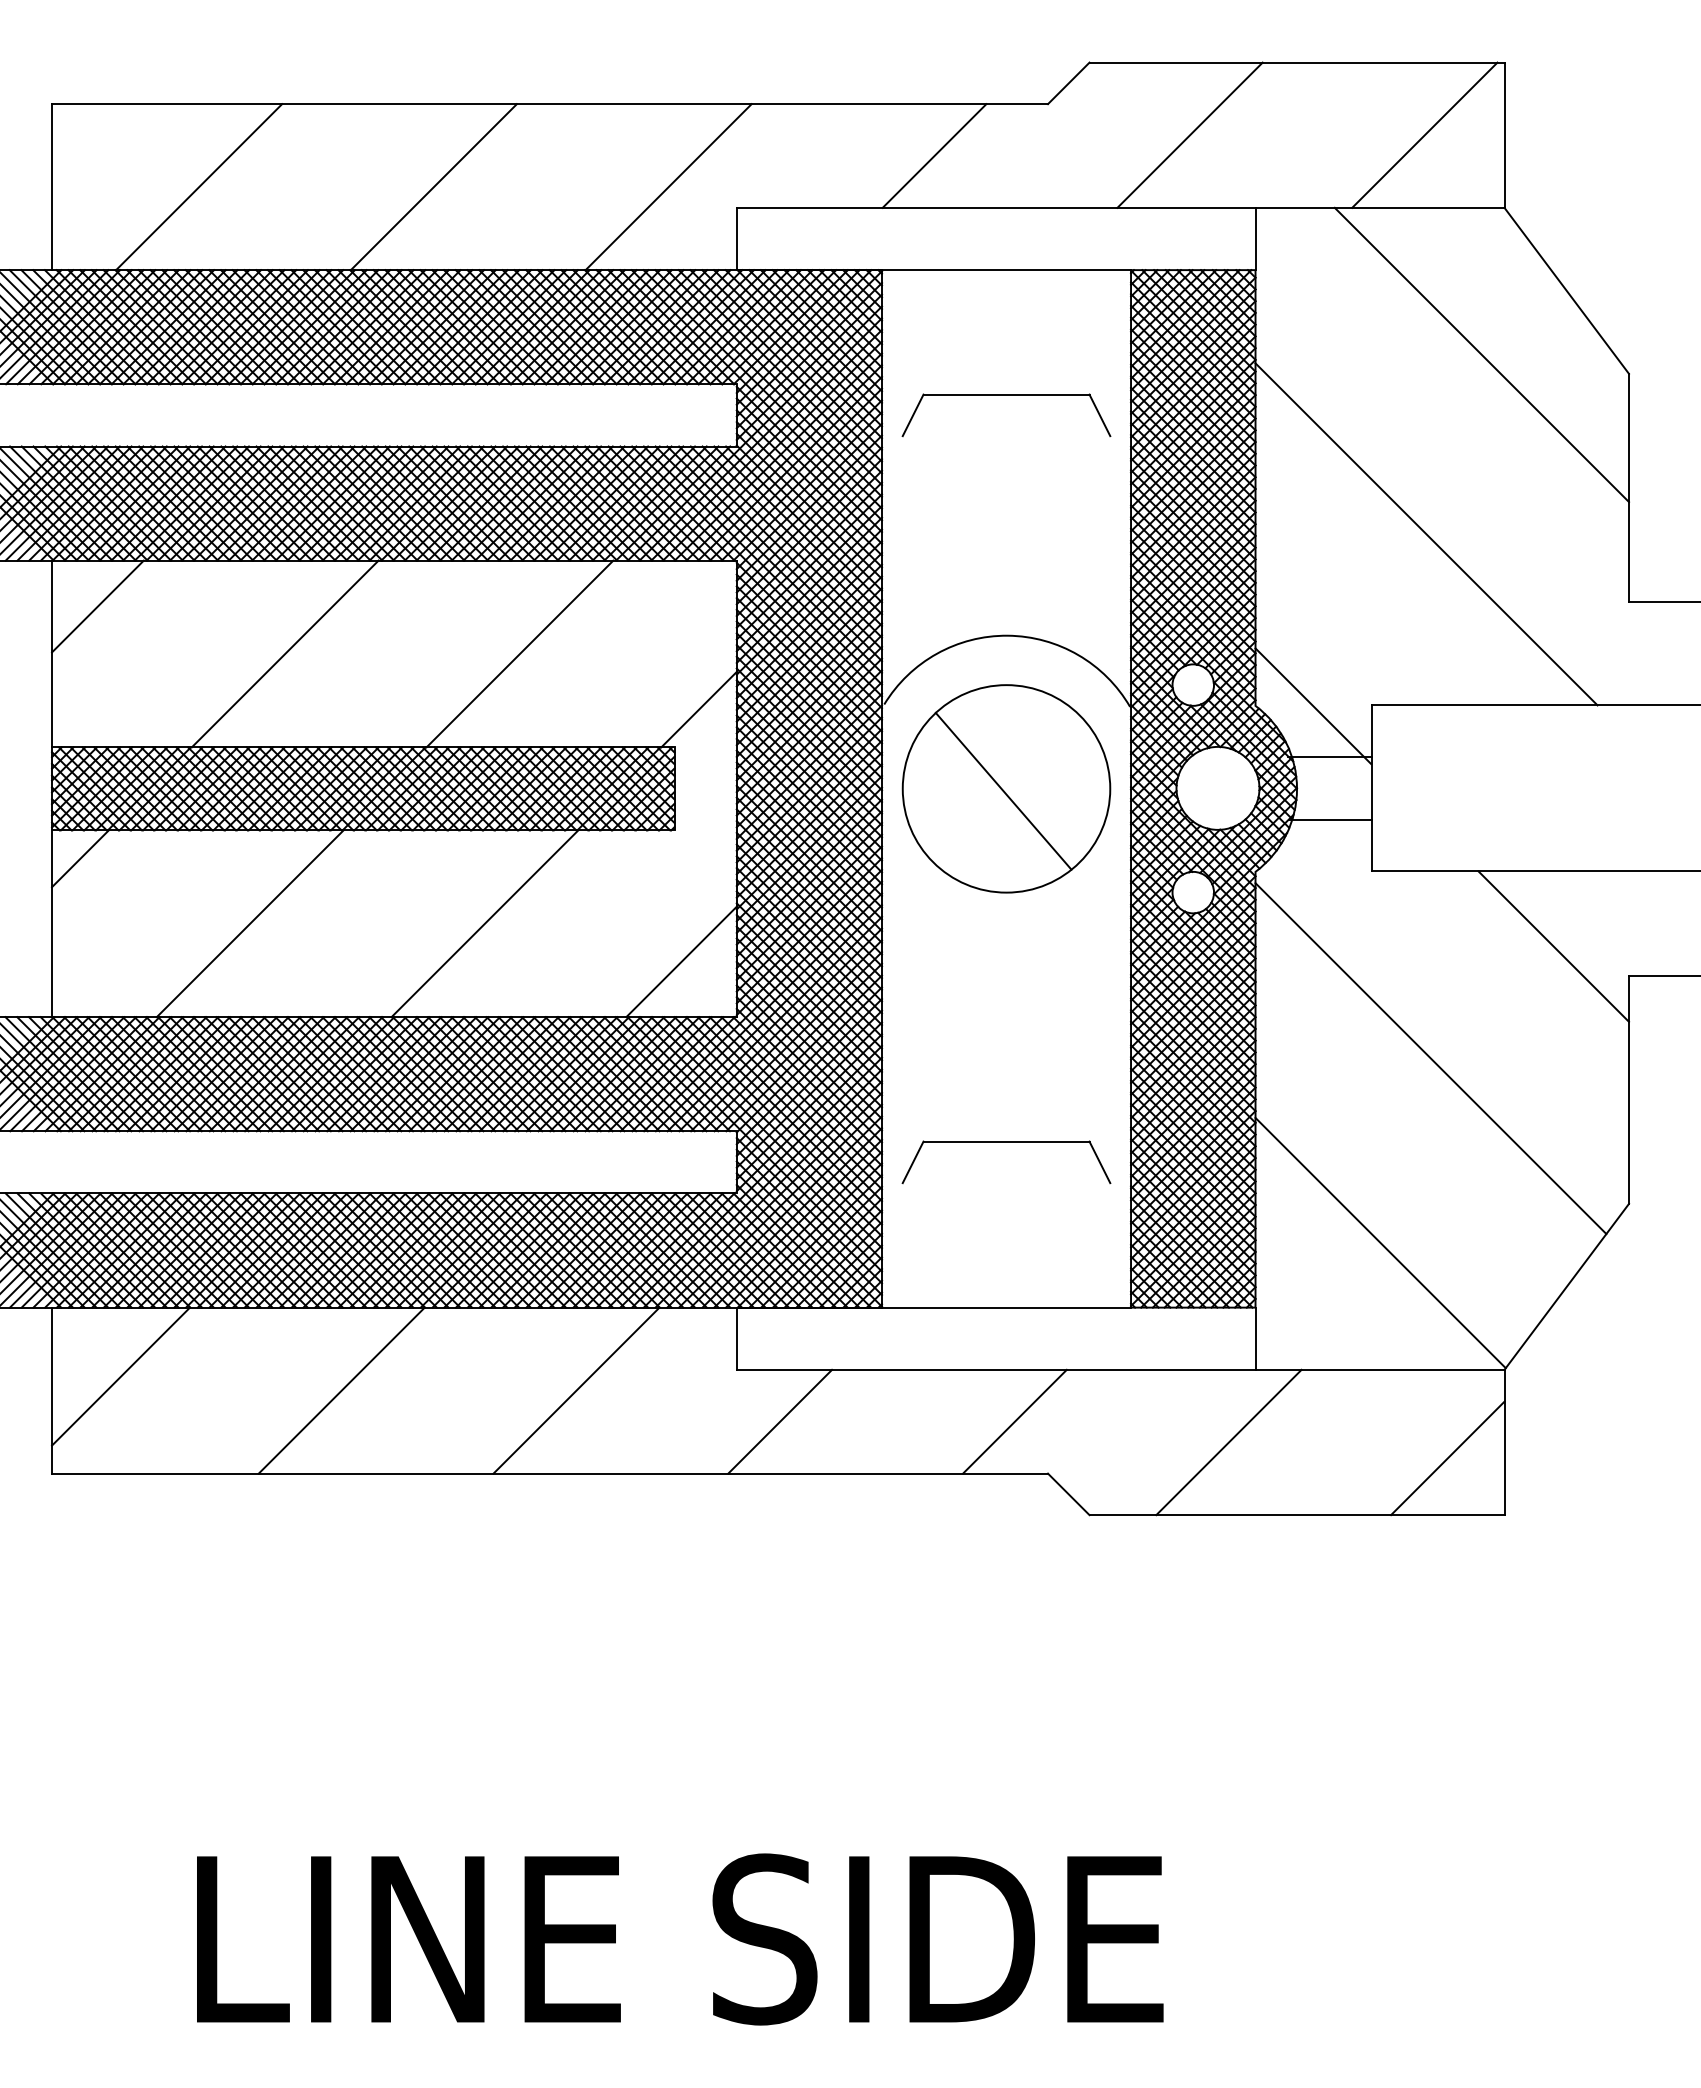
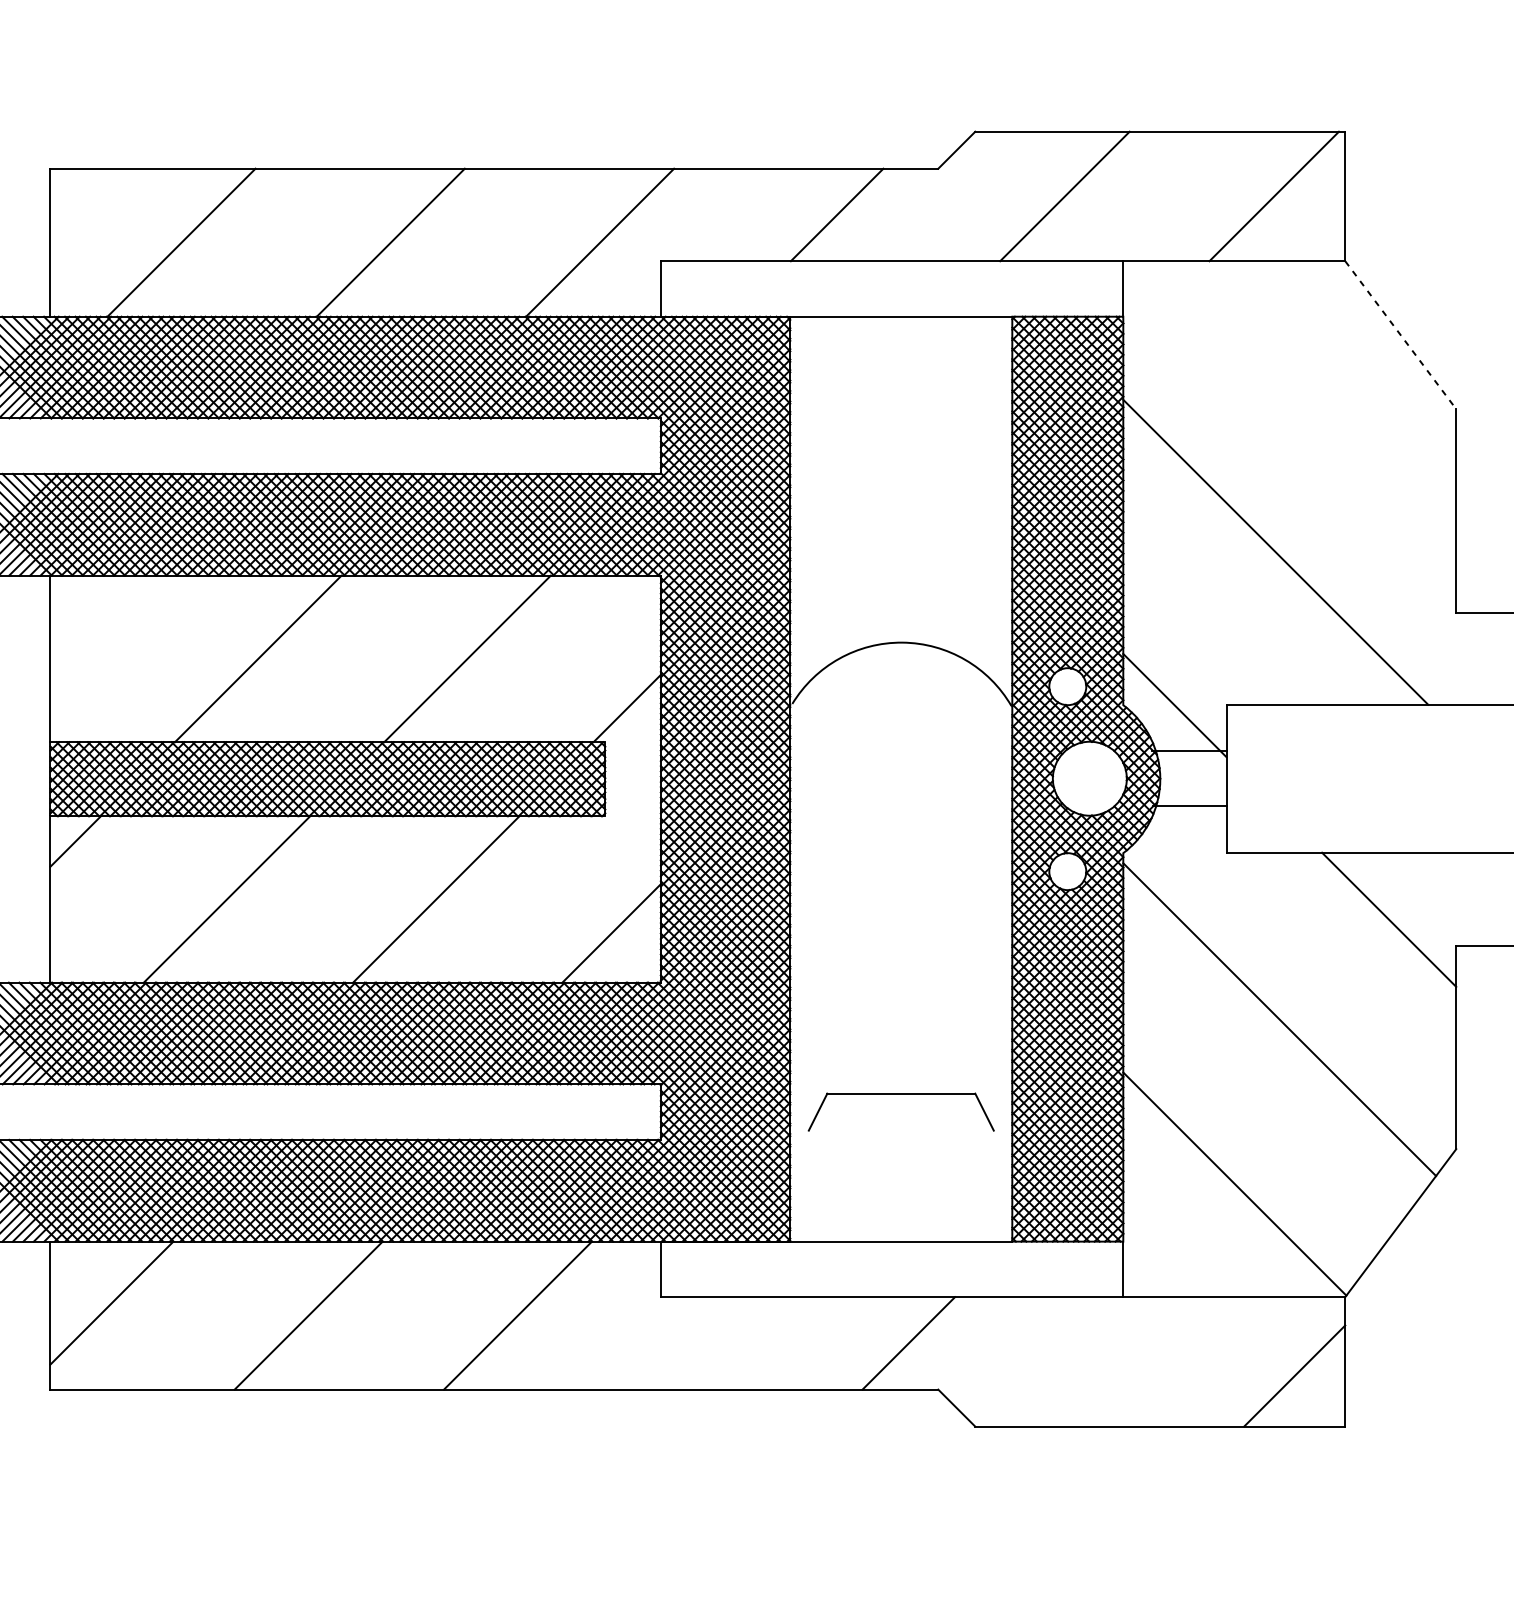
line: (1566, 290) -> (1400, 334), solid -> dashed
line: (1481, 354) -> (1324, 391), removed
part: (1006, 395) -> (901, 428), removed
line: (97, 606) -> (90, 616), removed
part: (1006, 788) -> (901, 778), removed
line: (780, 1421) -> (699, 1343), removed
line: (1228, 1442) -> (1099, 1361), removed

